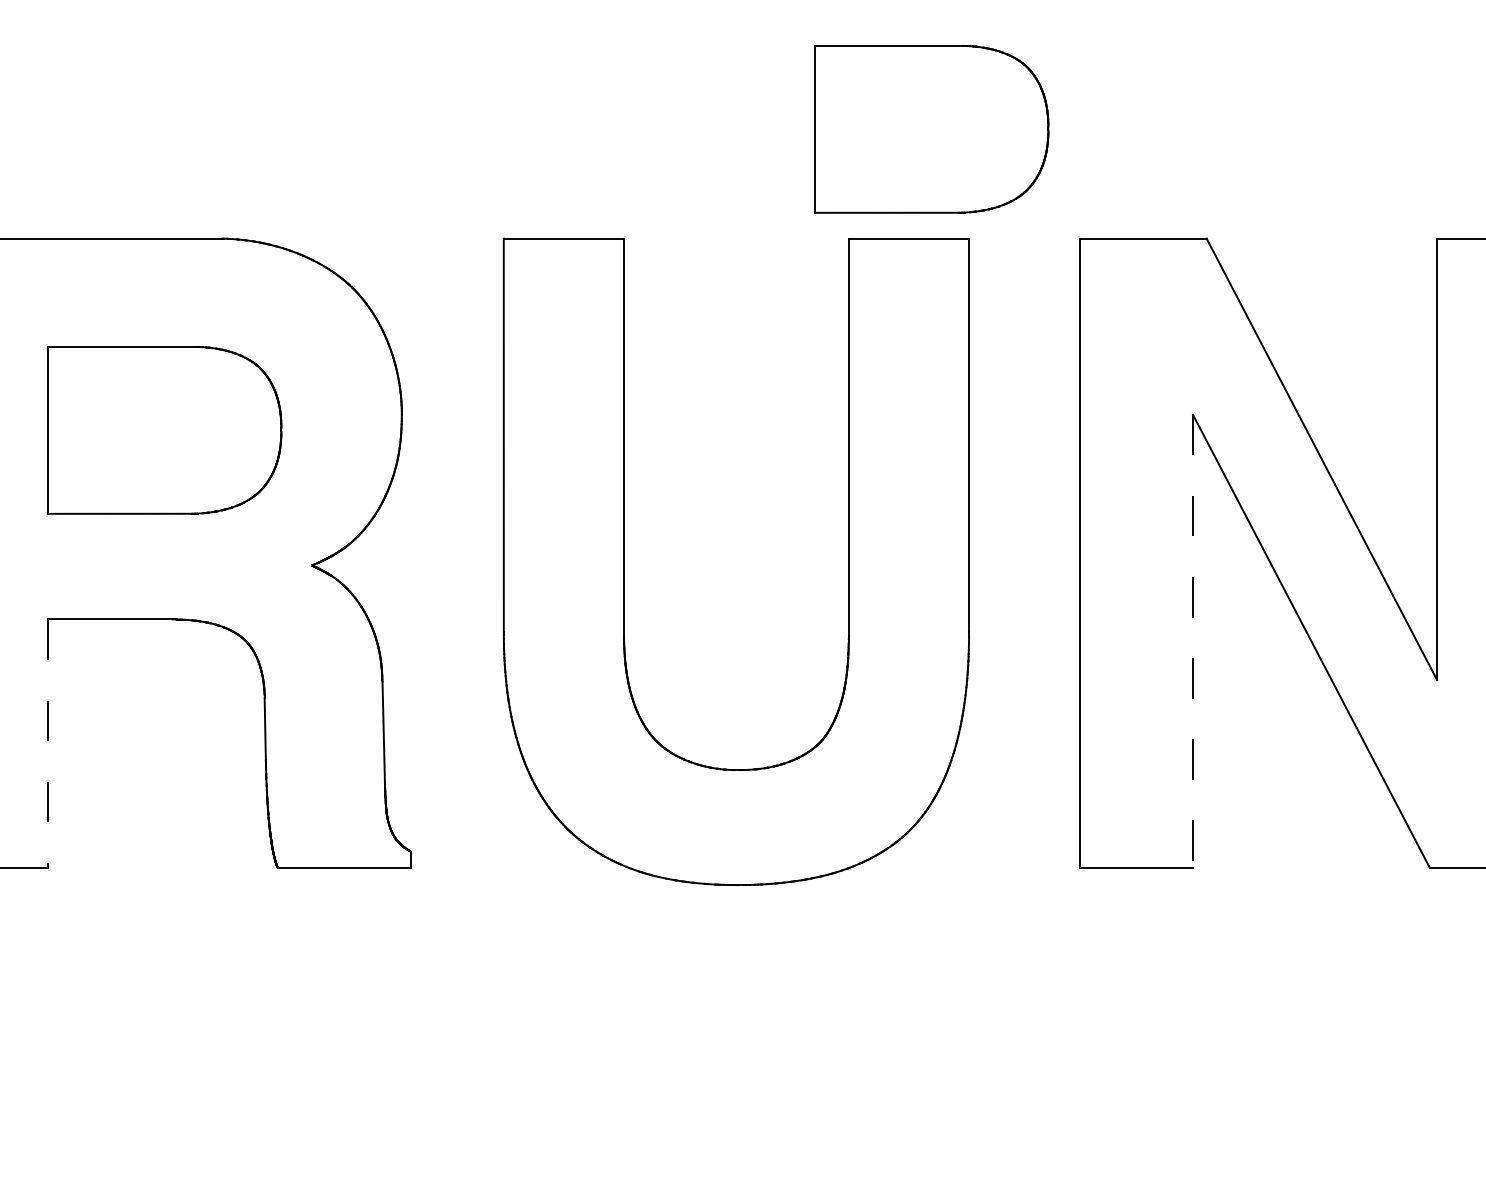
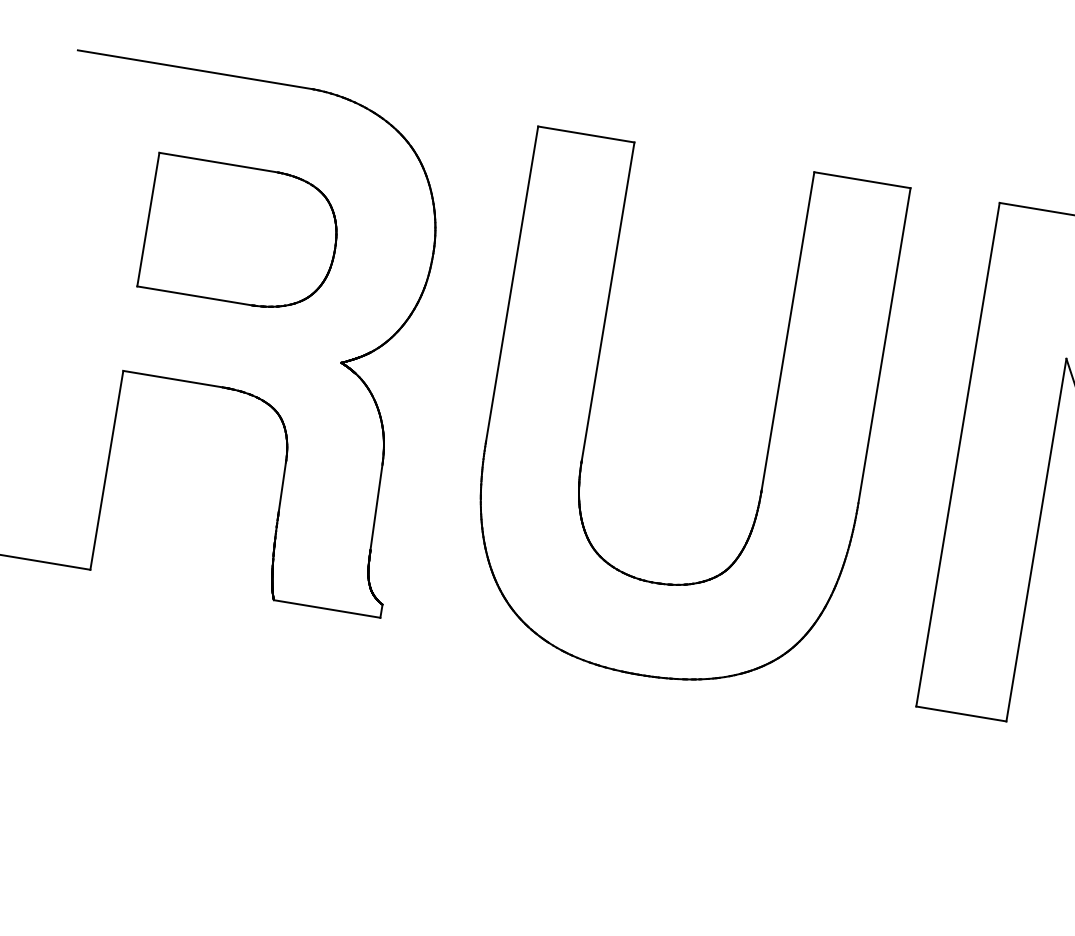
part: (931, 129) -> (894, 95), removed
line: (1193, 641) -> (1036, 540), dashed -> solid
line: (48, 744) -> (106, 471), dashed -> solid

